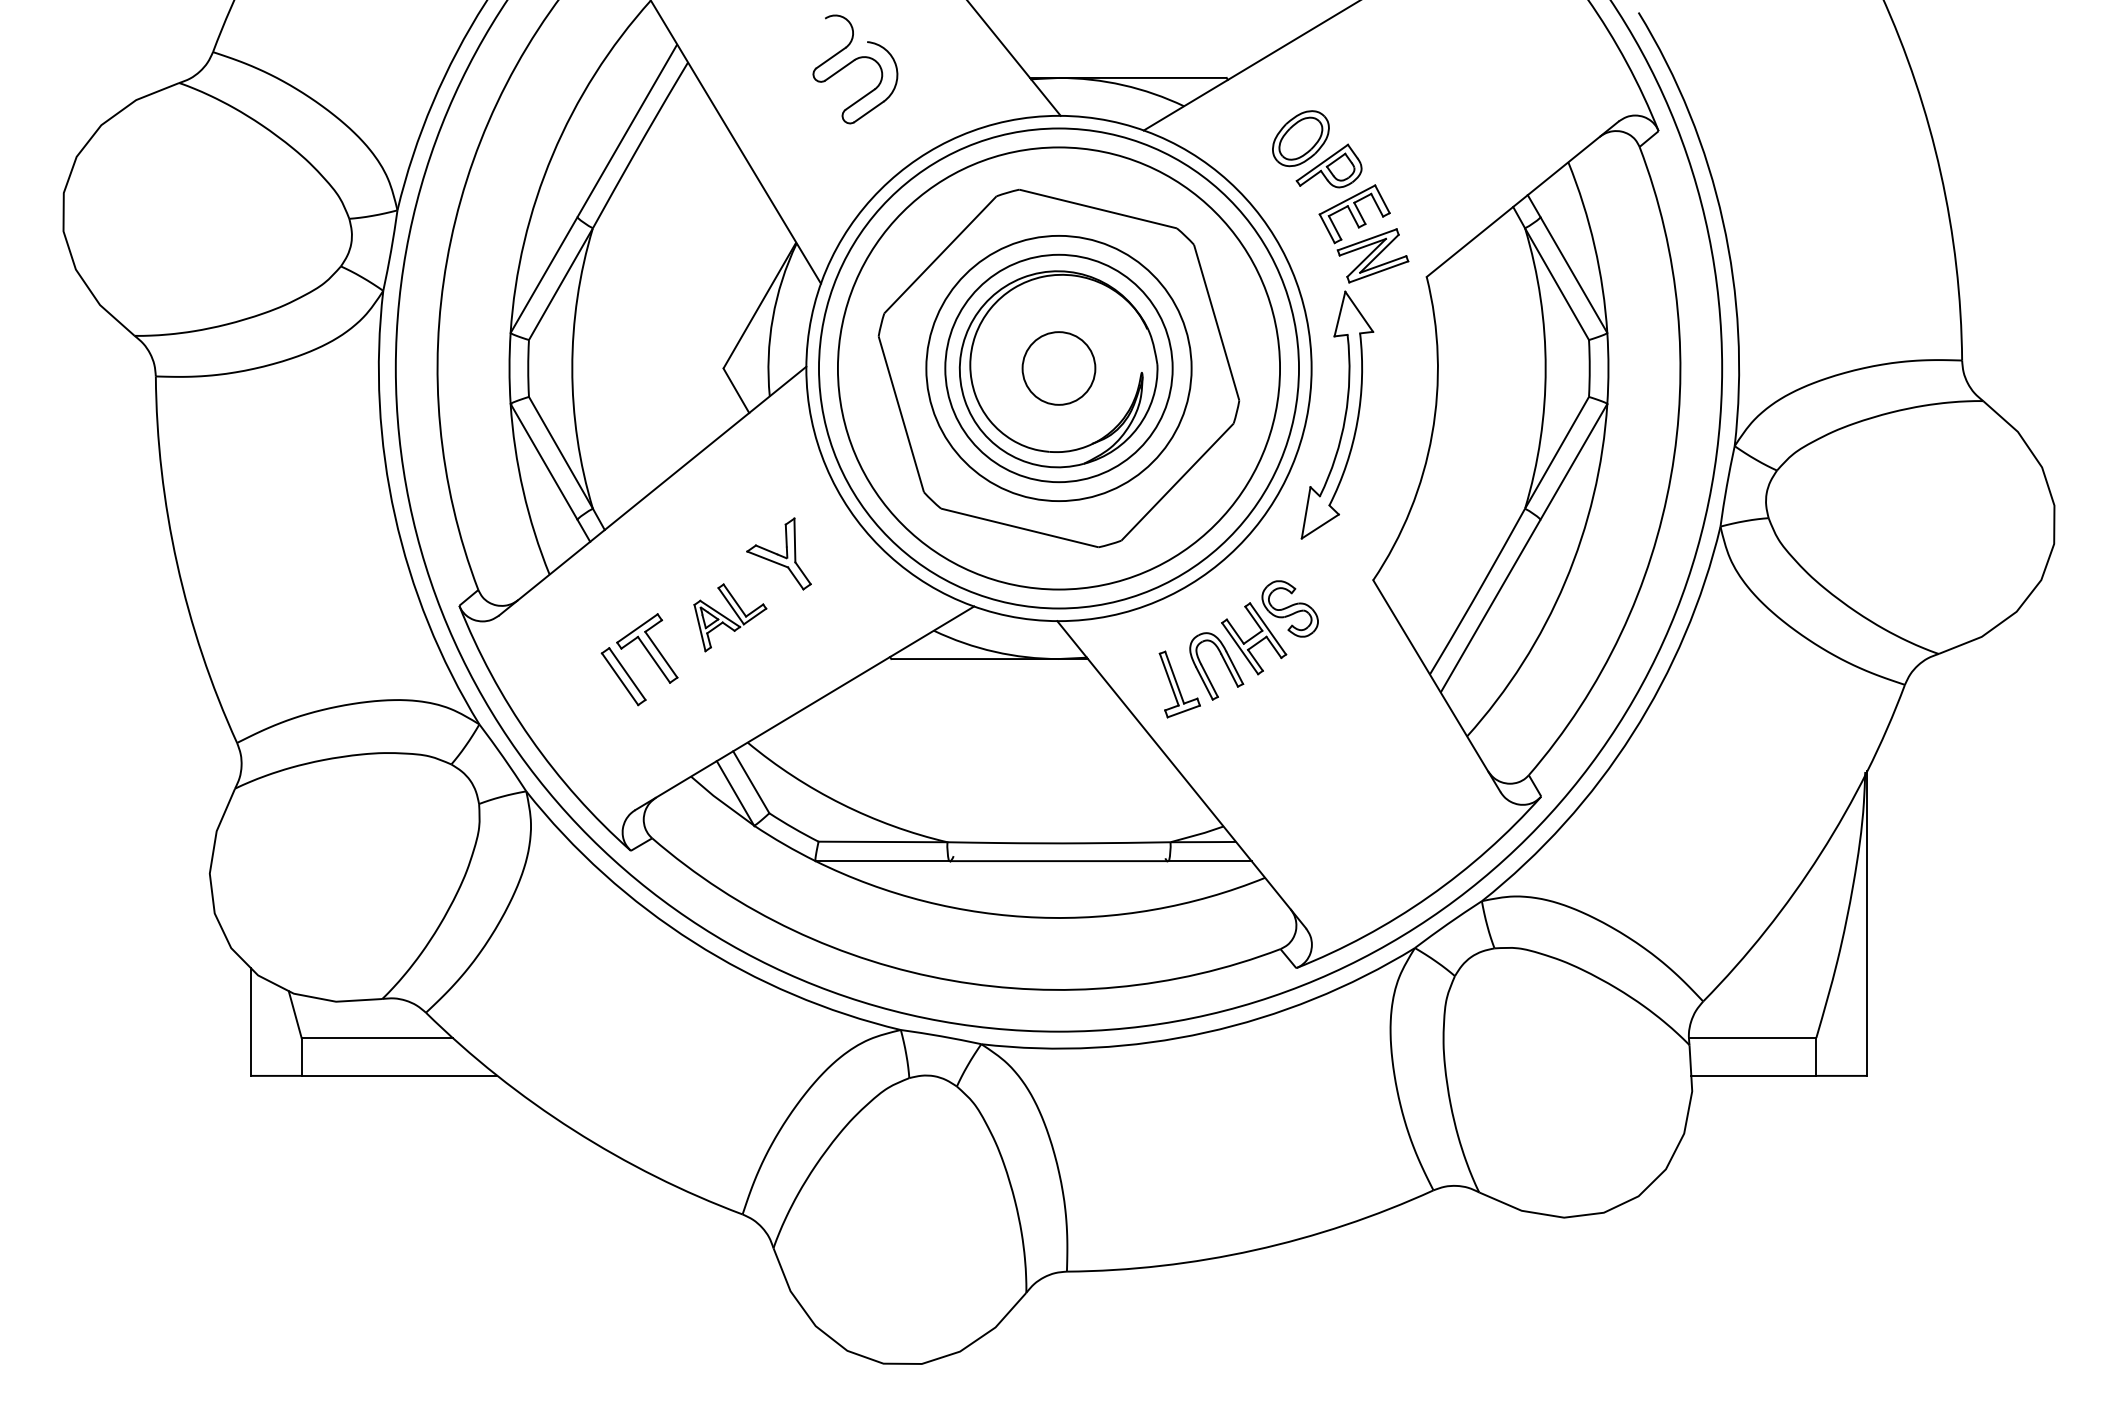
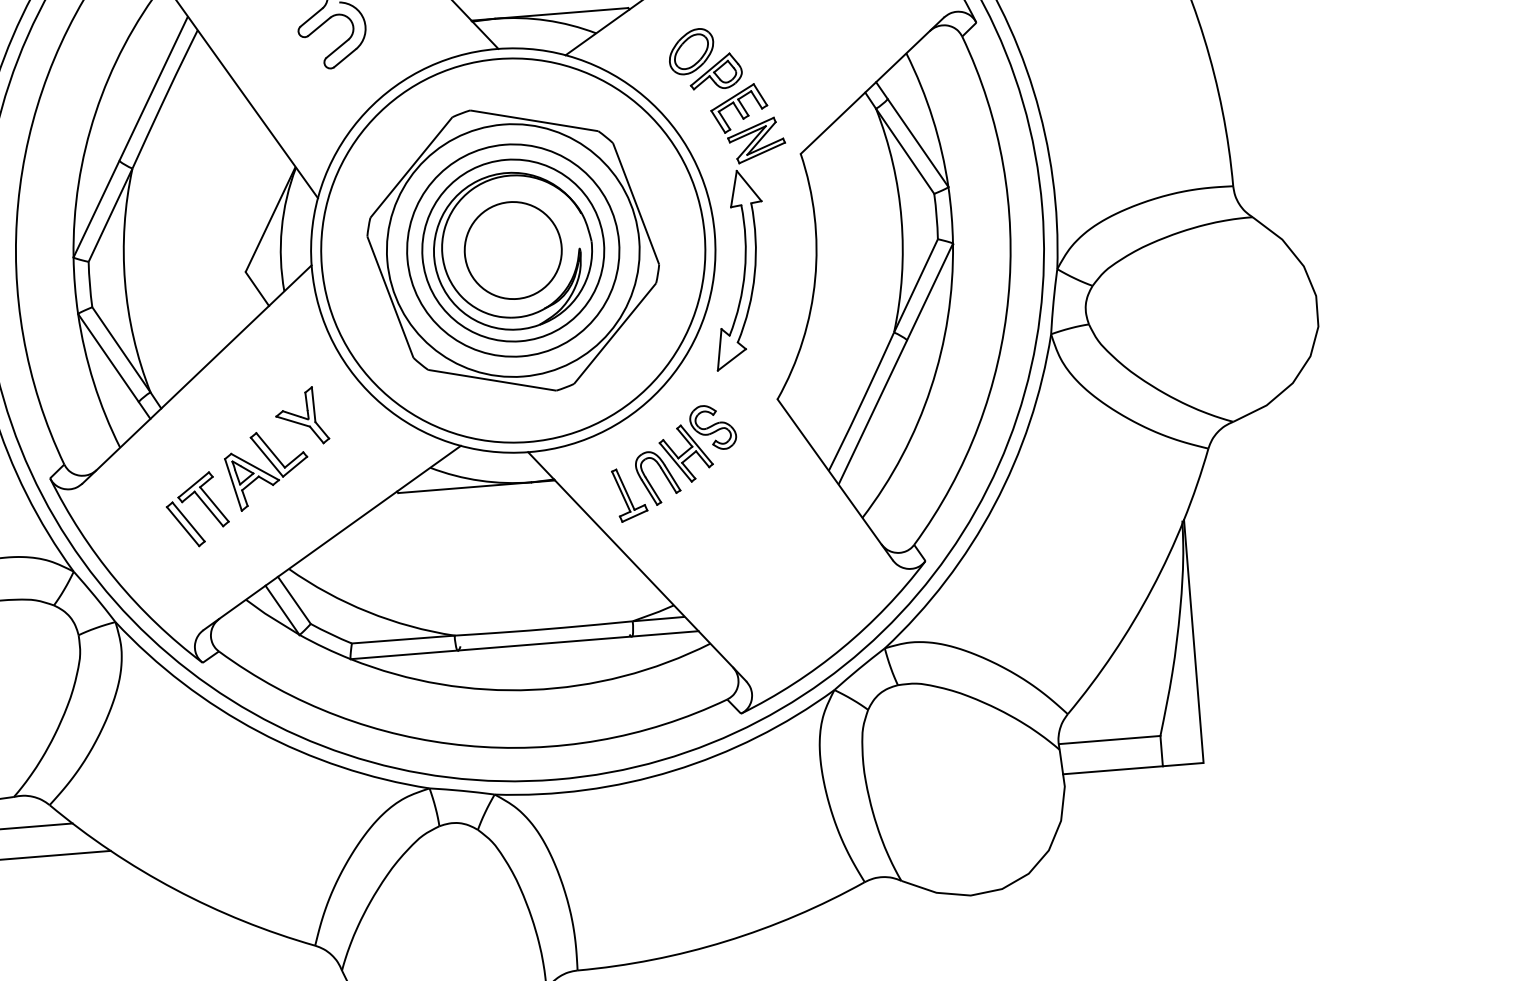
circle: (1058, 368) -> (512, 250), size x0.71
circle: (1058, 368) -> (512, 250), size x1.67
part: (730, 617) -> (267, 470), size x1.43

